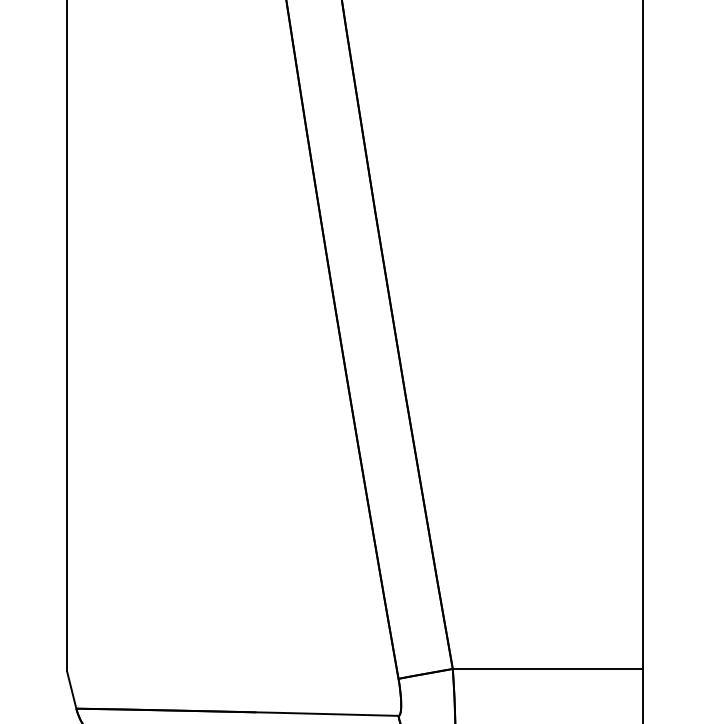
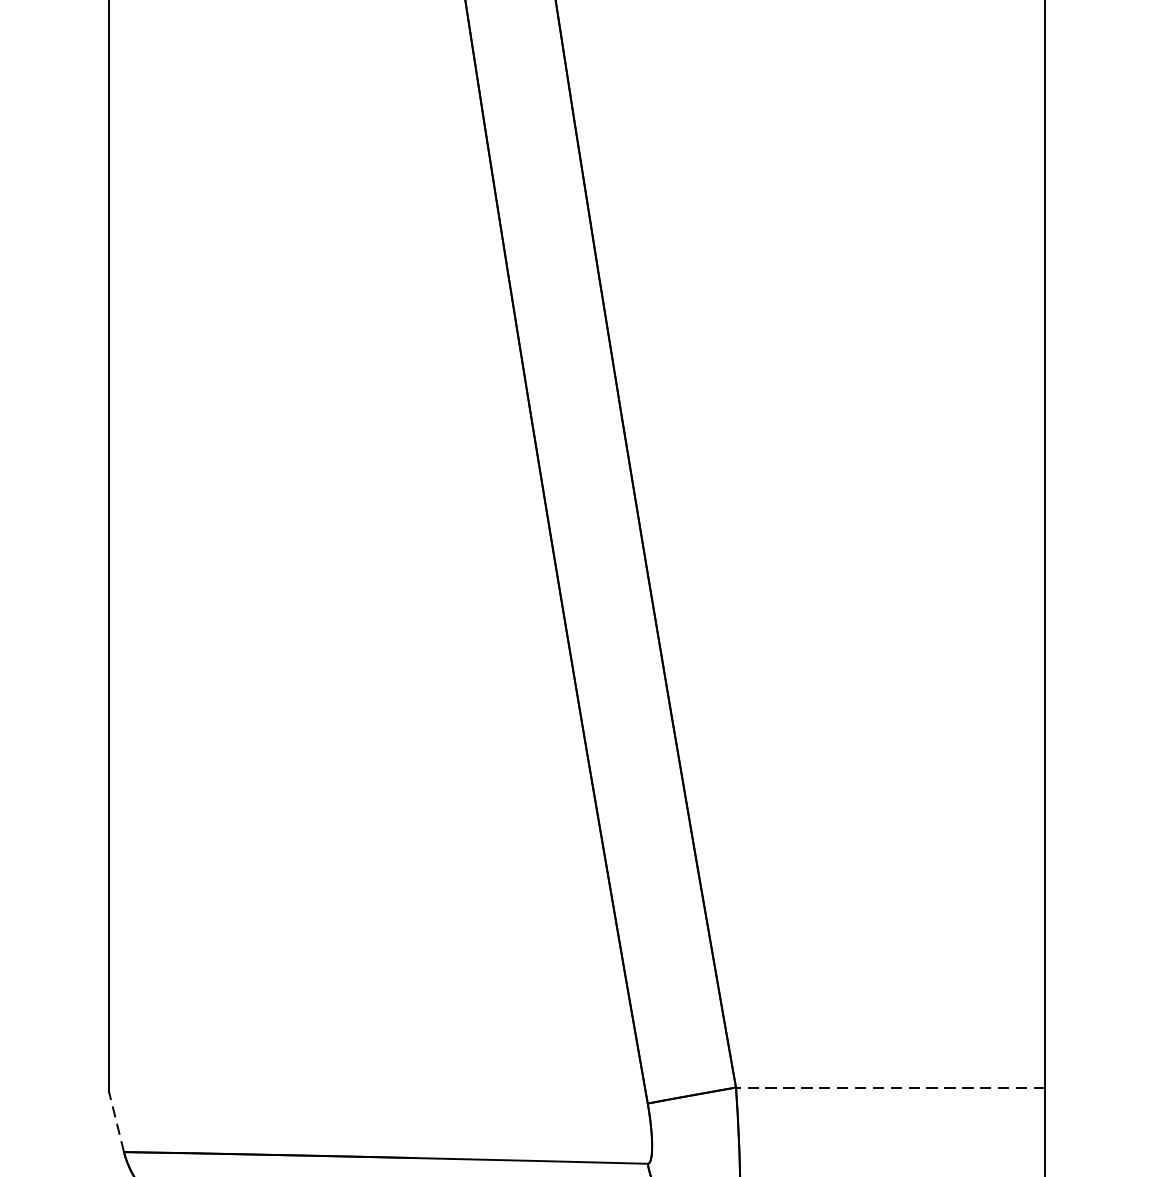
line: (547, 668) -> (889, 1086), solid -> dashed
line: (71, 689) -> (116, 1120), solid -> dashed

